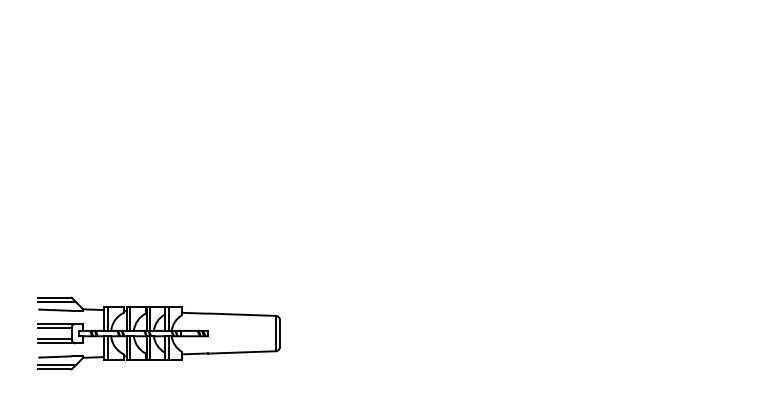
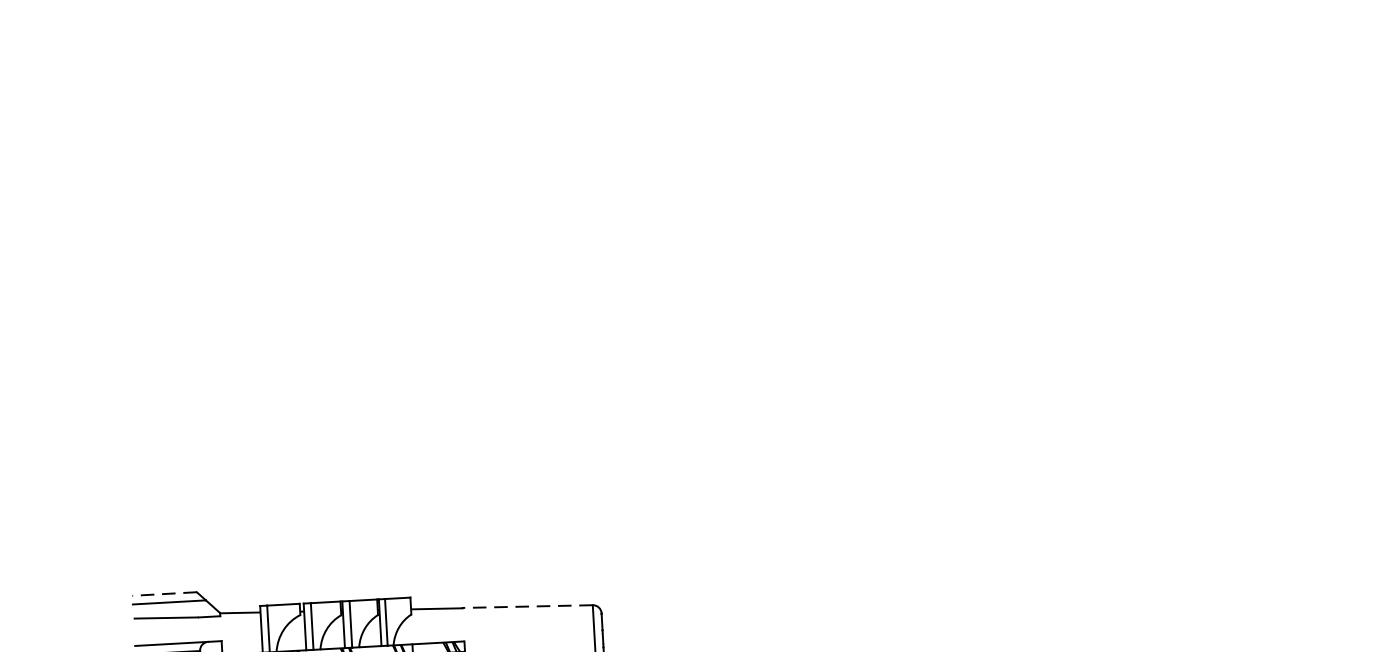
line: (54, 297) -> (163, 593), solid -> dashed
line: (242, 314) -> (528, 606), solid -> dashed

